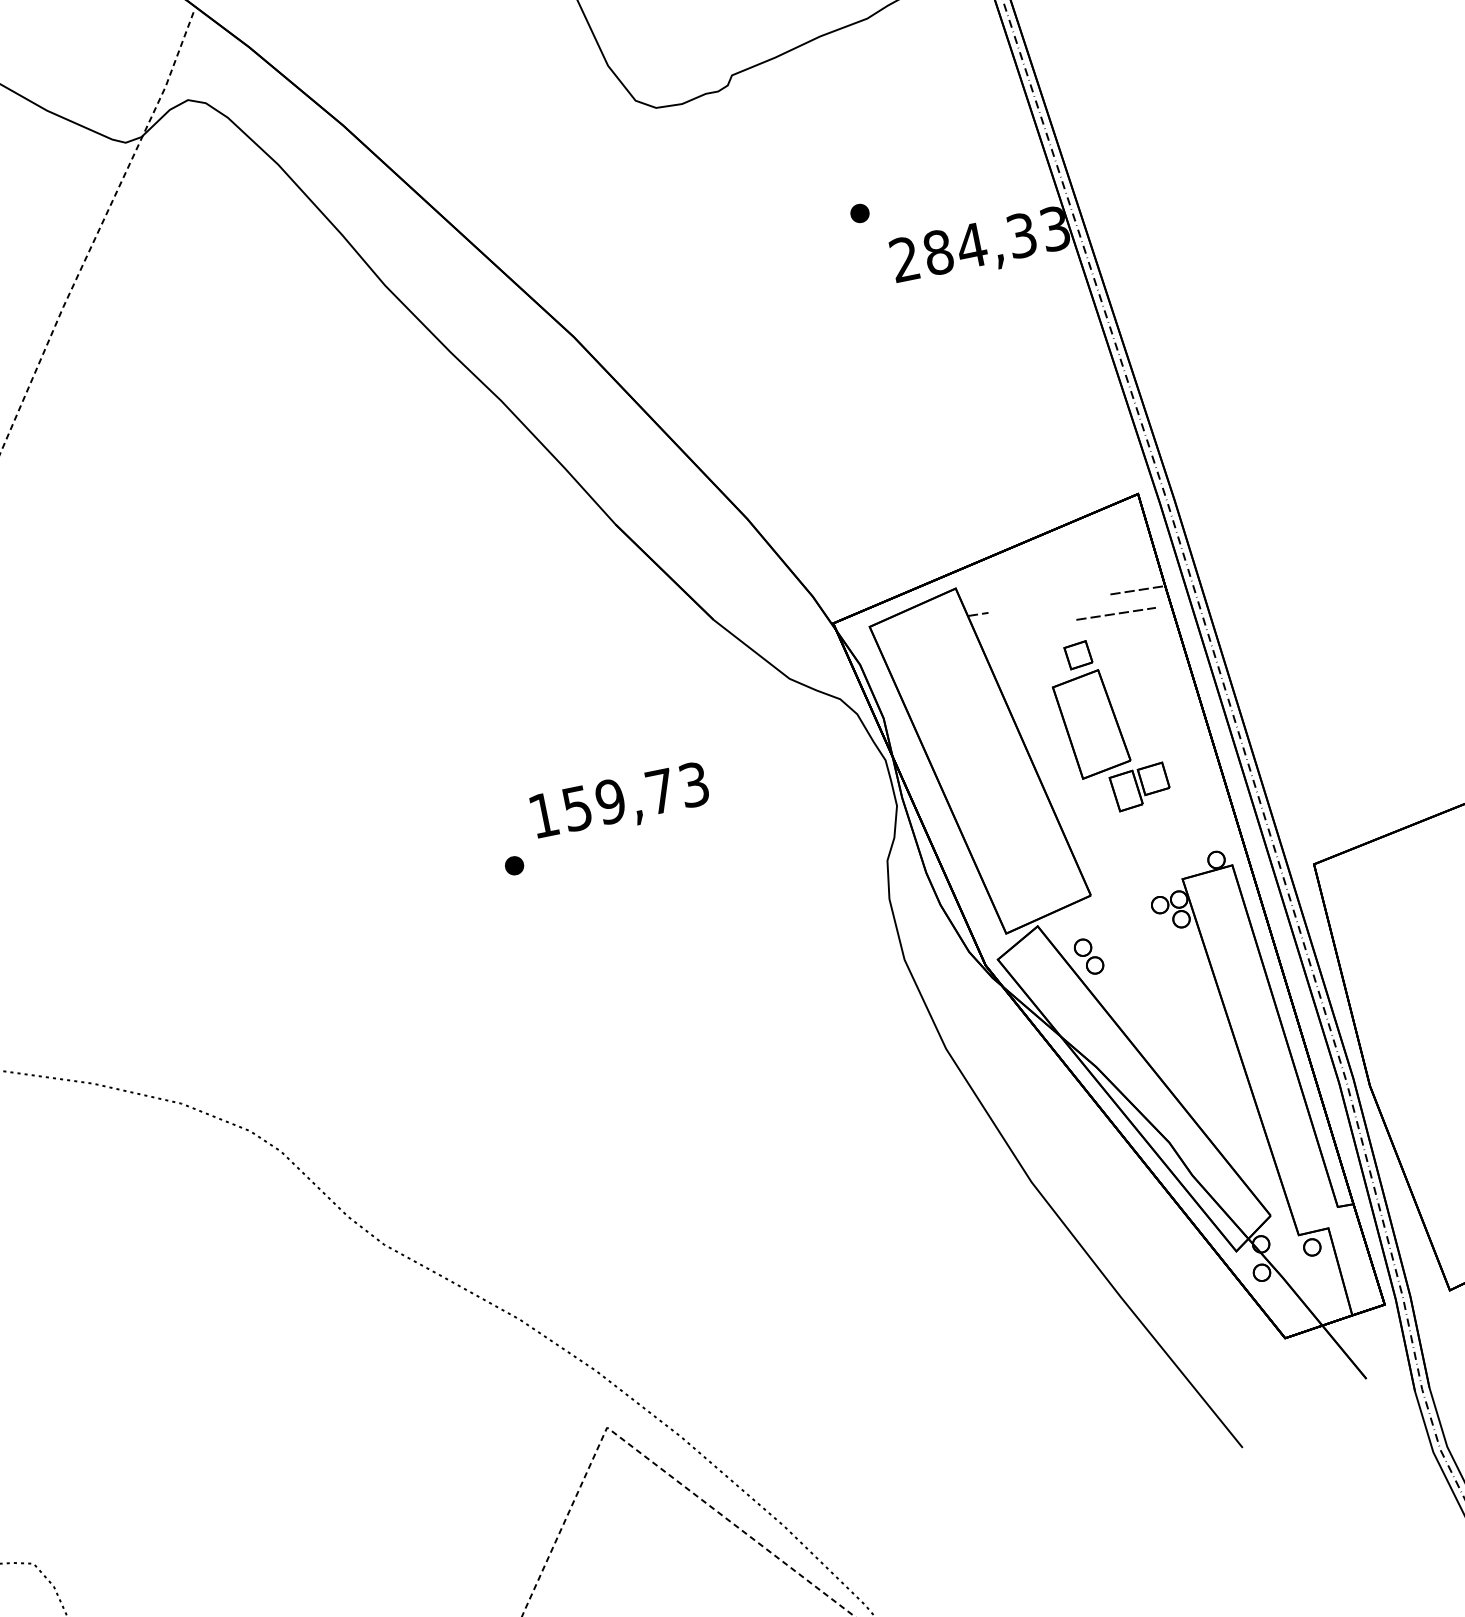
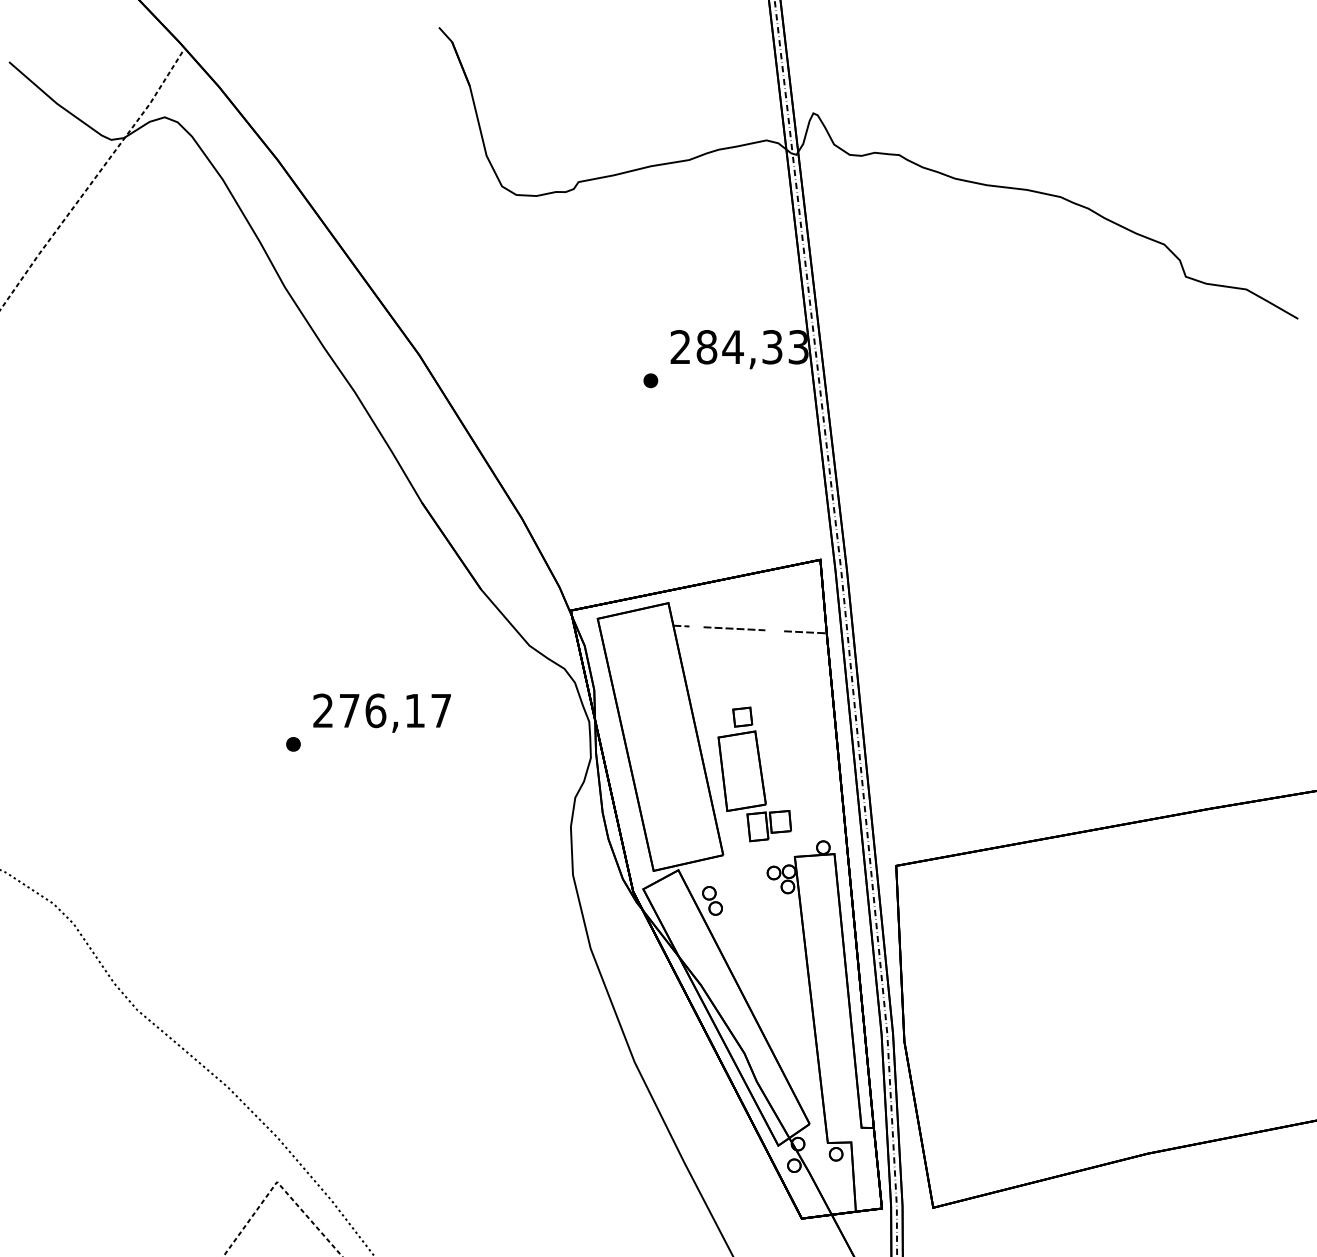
part: (859, 213) -> (650, 380), moved
line: (1114, 613) -> (733, 628), moved
part: (1108, 725) -> (754, 774), moved
text: (619, 799) -> (382, 710), 159,73 -> 276,17

